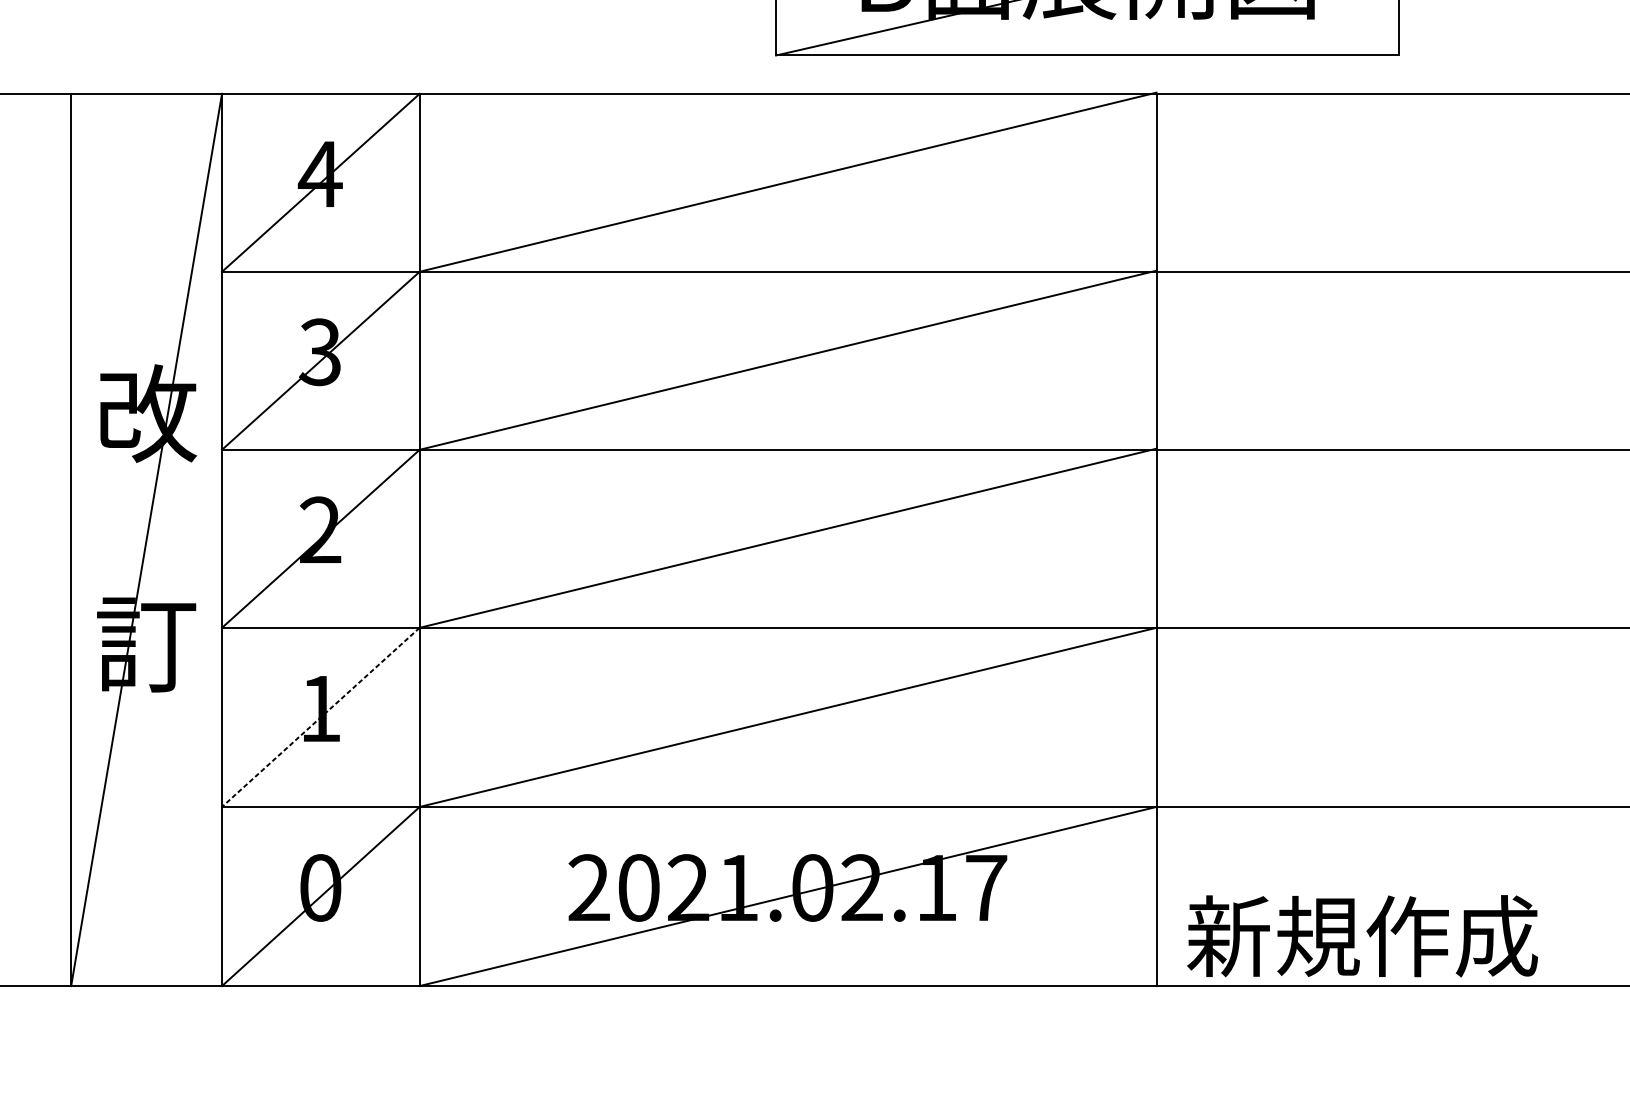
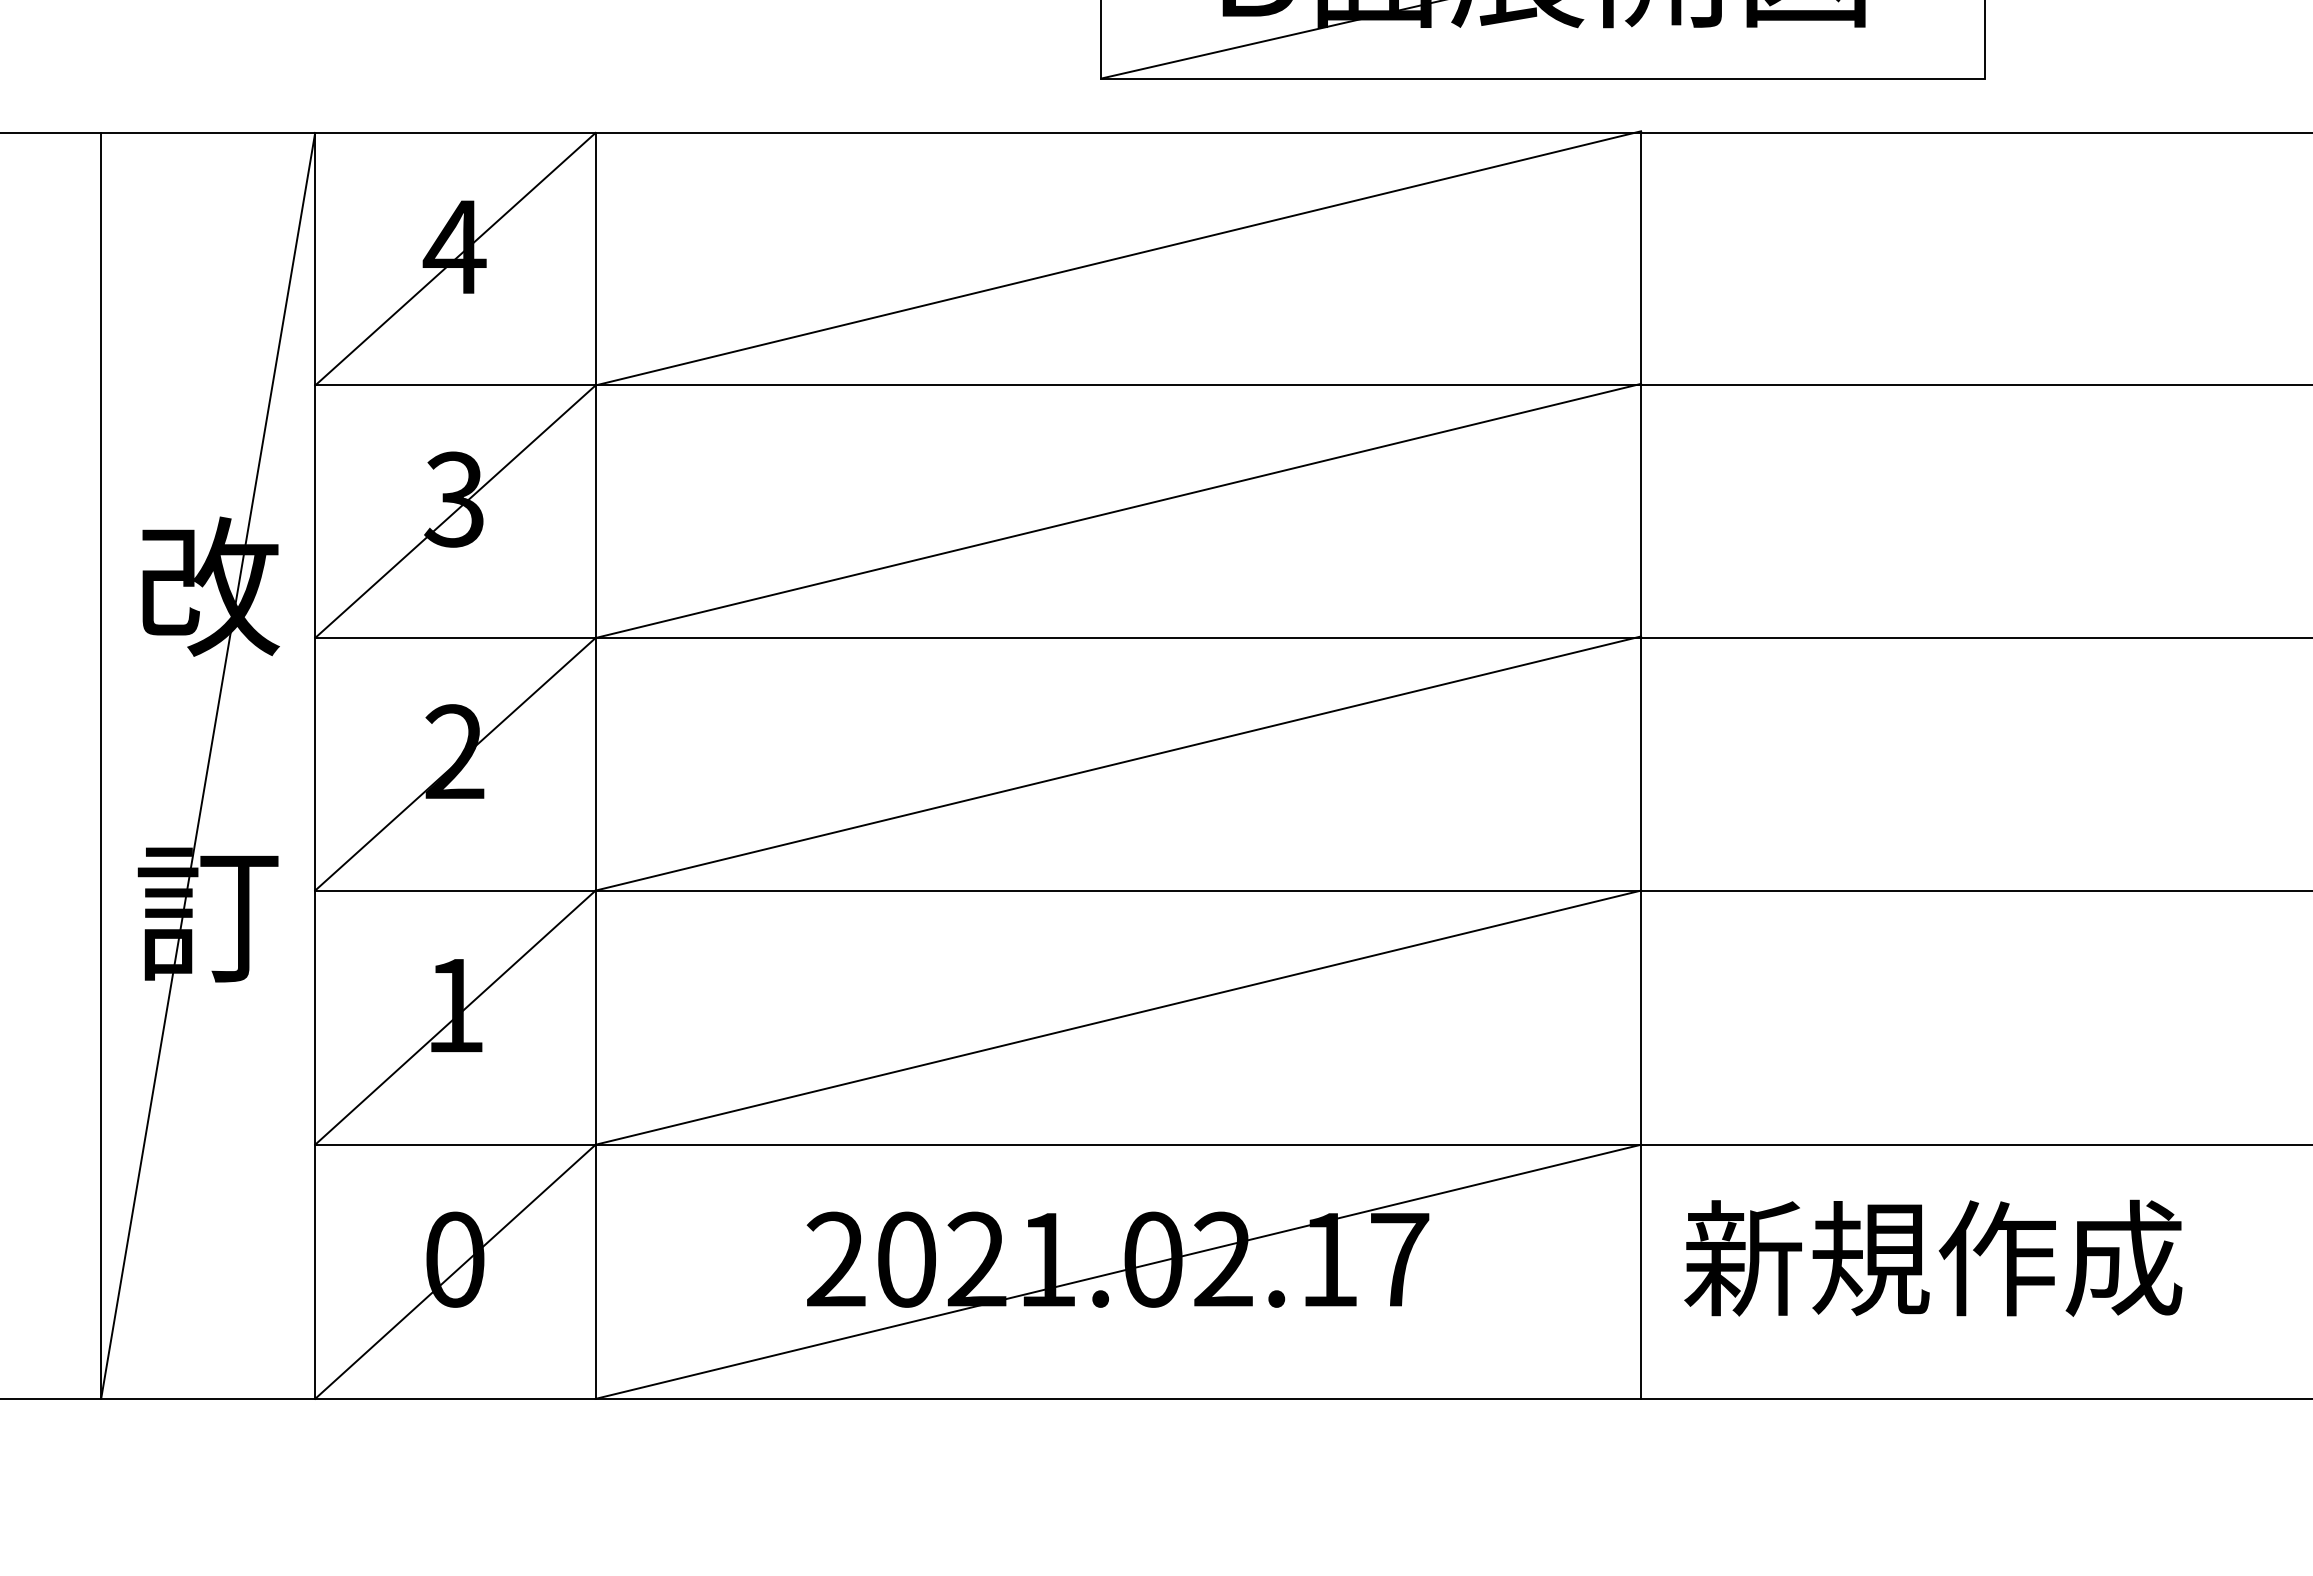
line: (320, 717) -> (455, 1018), dashed -> solid
text: (1362, 935) -> (1933, 1257), moved

